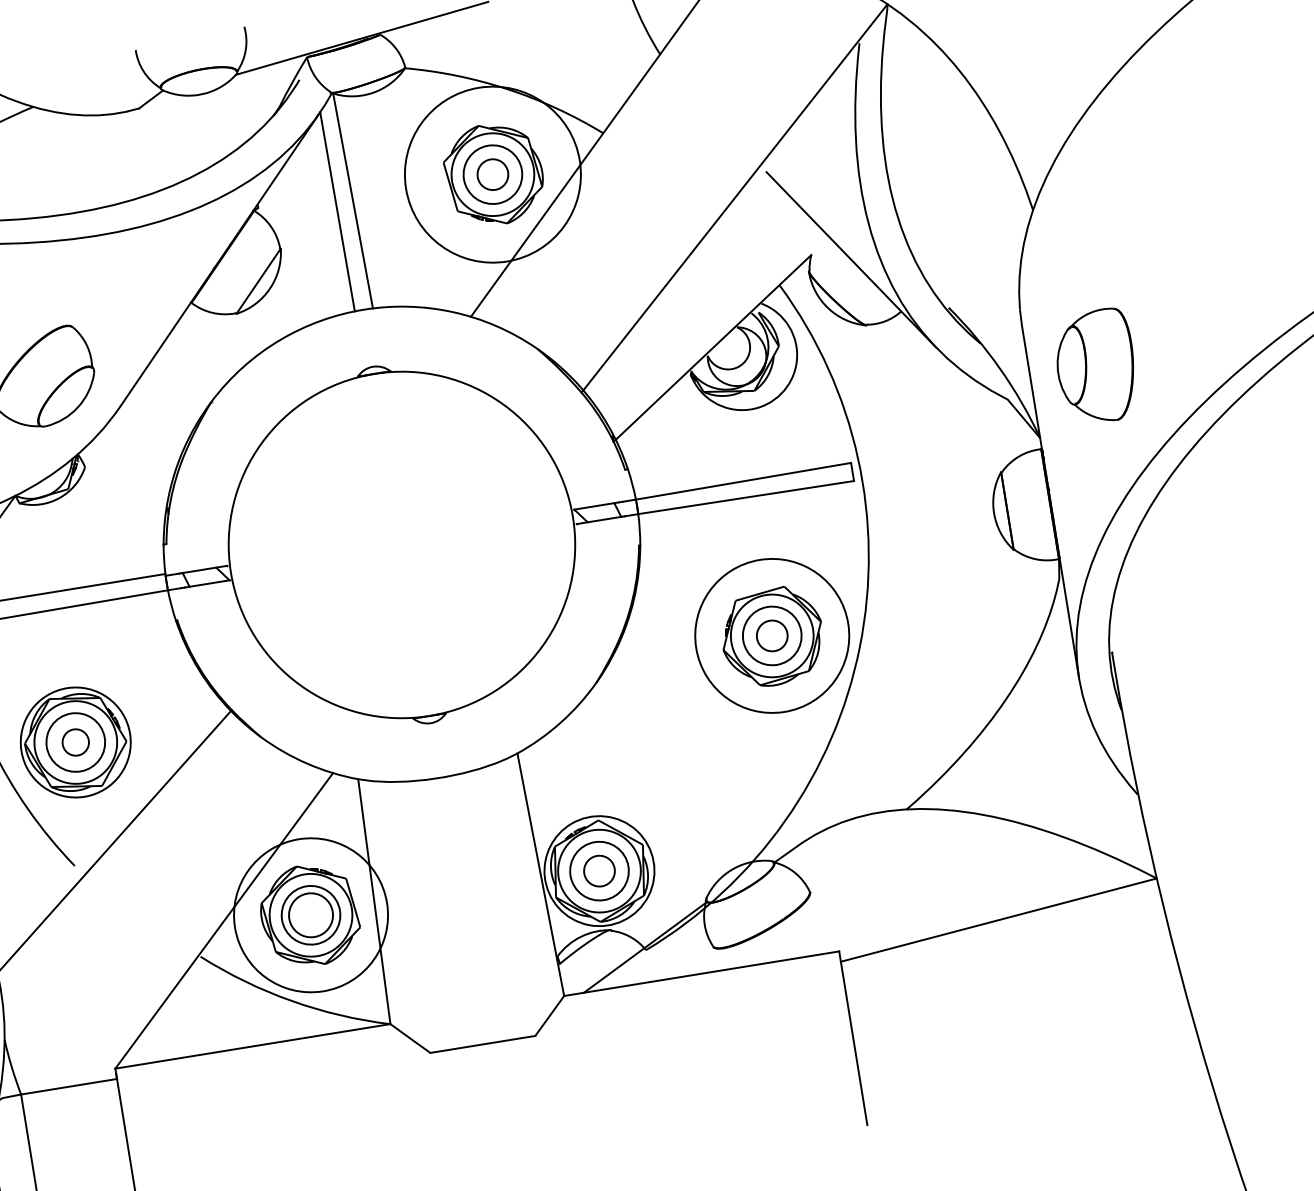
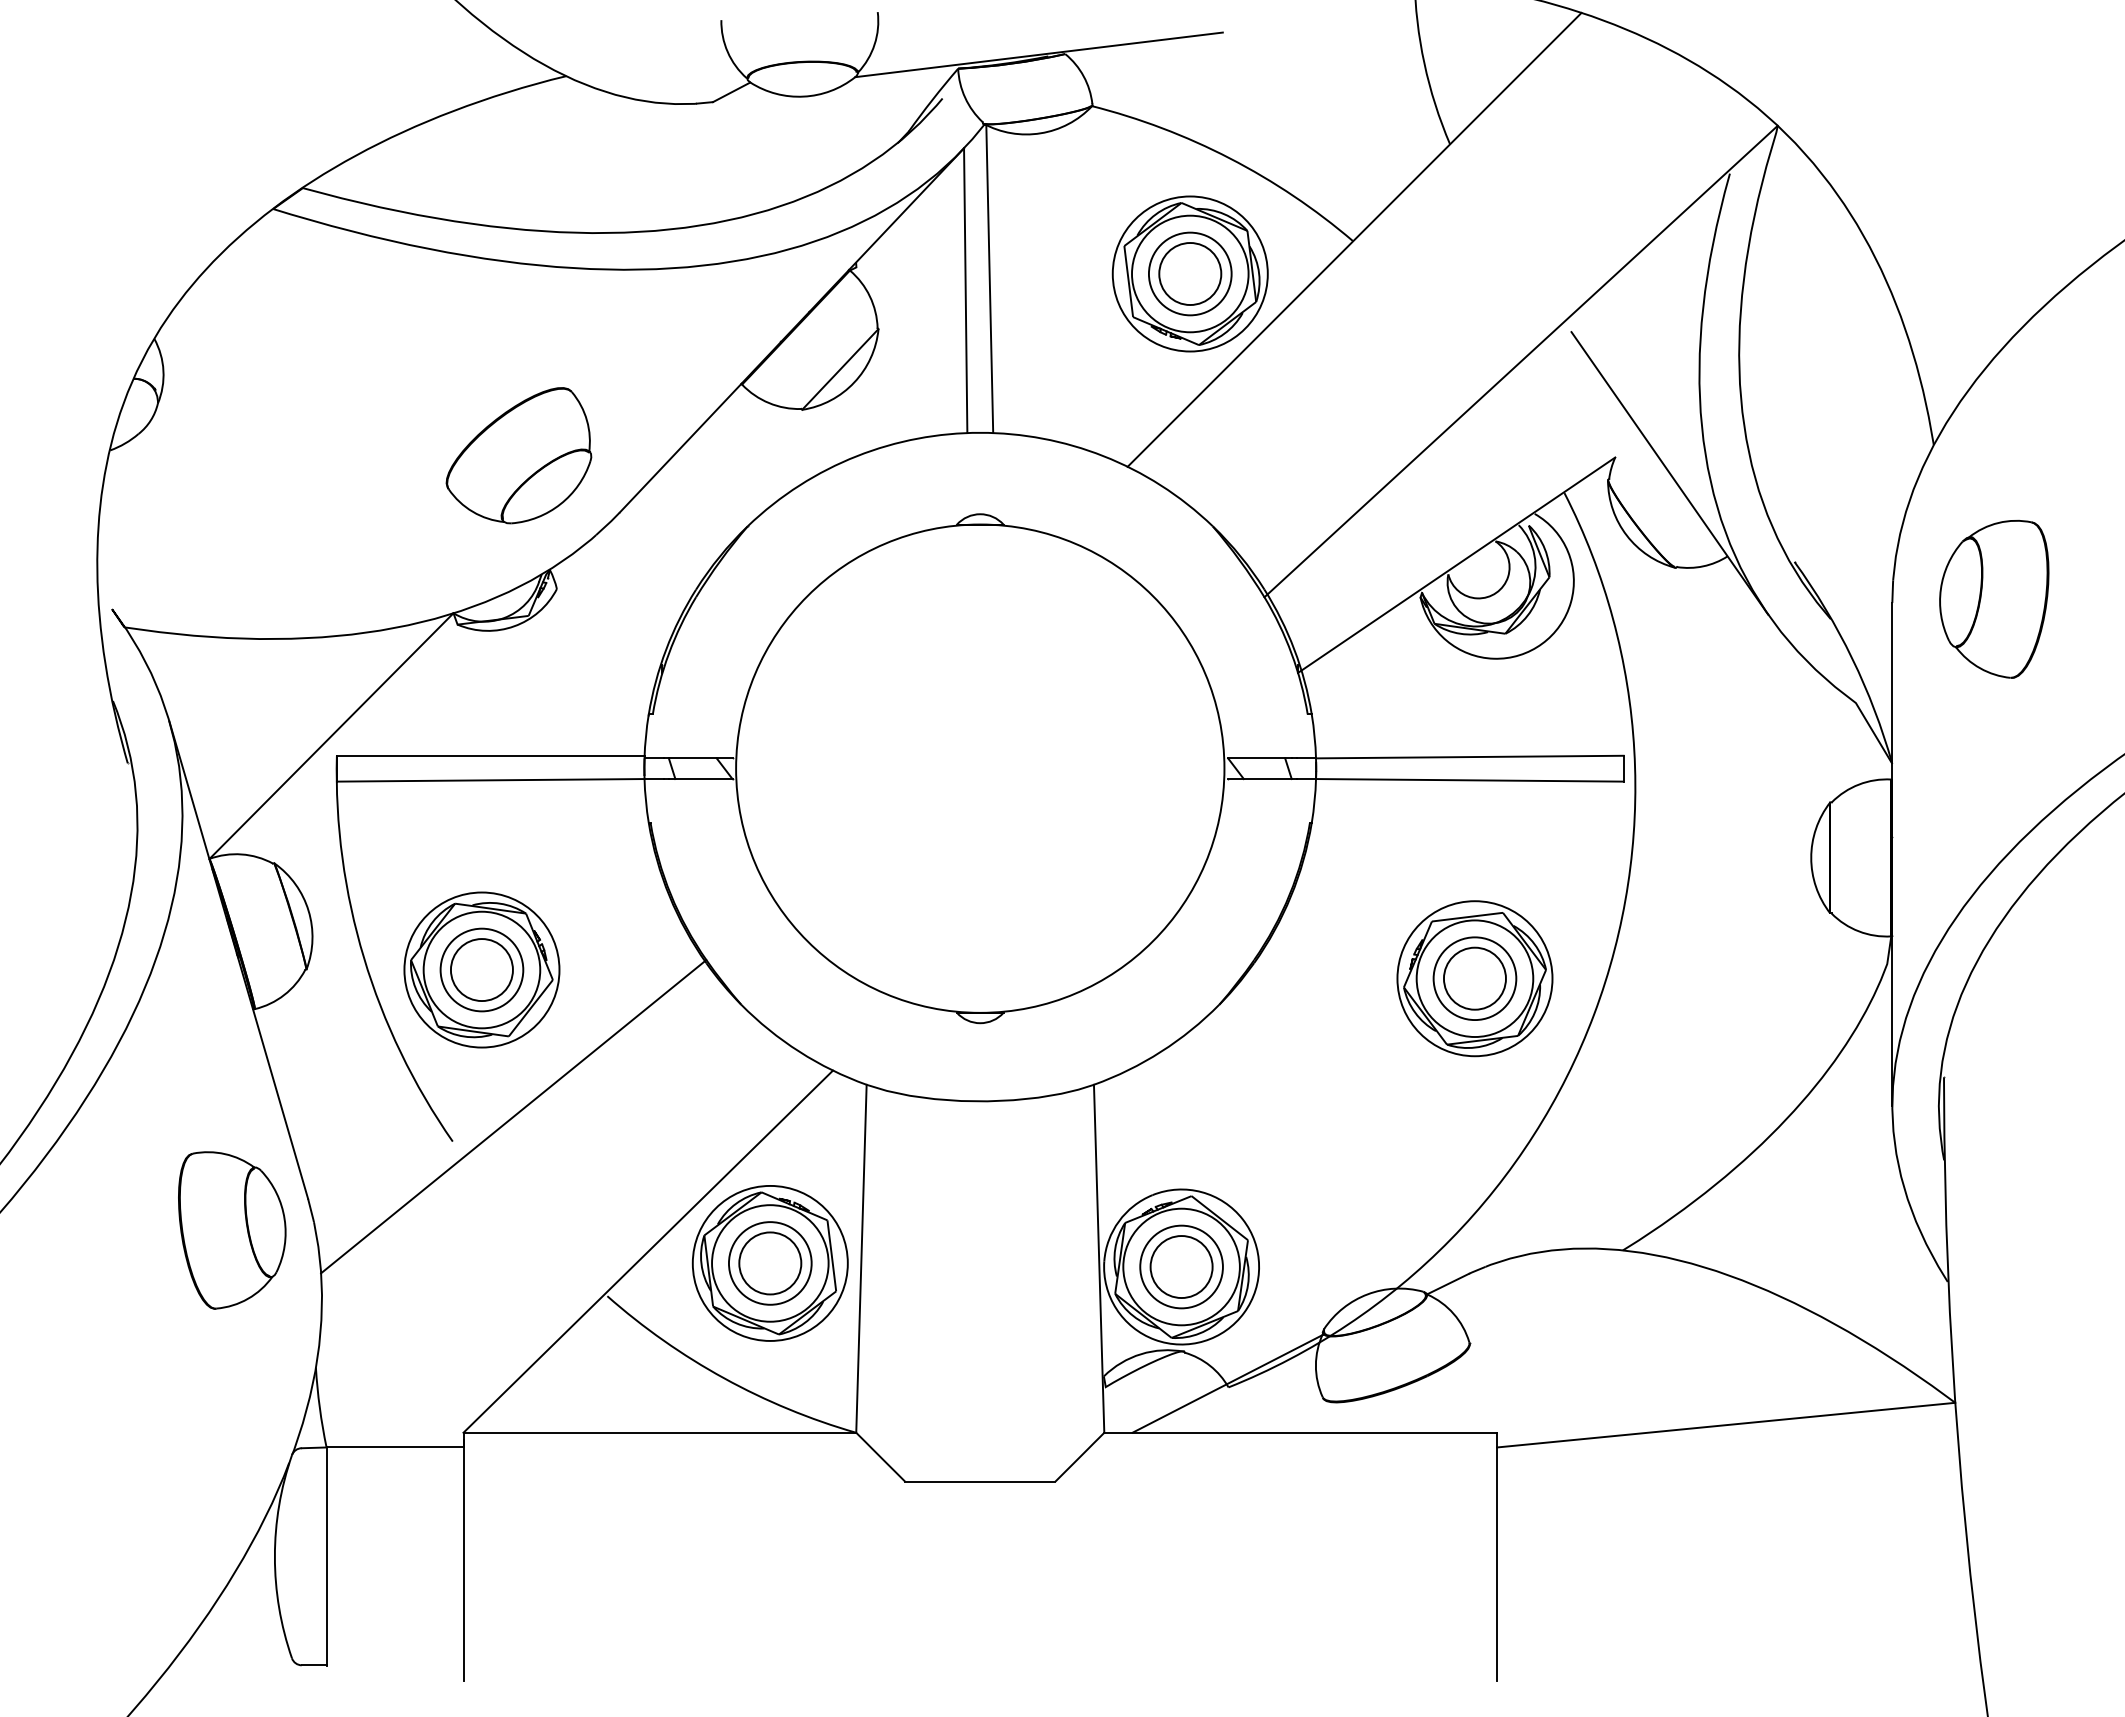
circle: (492, 174) -> (1189, 273), size x0.62
circle: (493, 175) -> (1190, 274), size x1.43
part: (1096, 366) -> (1994, 598), moved
circle: (771, 635) -> (1474, 978), size x0.71
circle: (771, 635) -> (1474, 978), size x1.43
circle: (75, 742) -> (481, 970), size x1.67
circle: (599, 871) -> (1181, 1267), size x1.43
circle: (310, 914) -> (769, 1262), size x0.71

